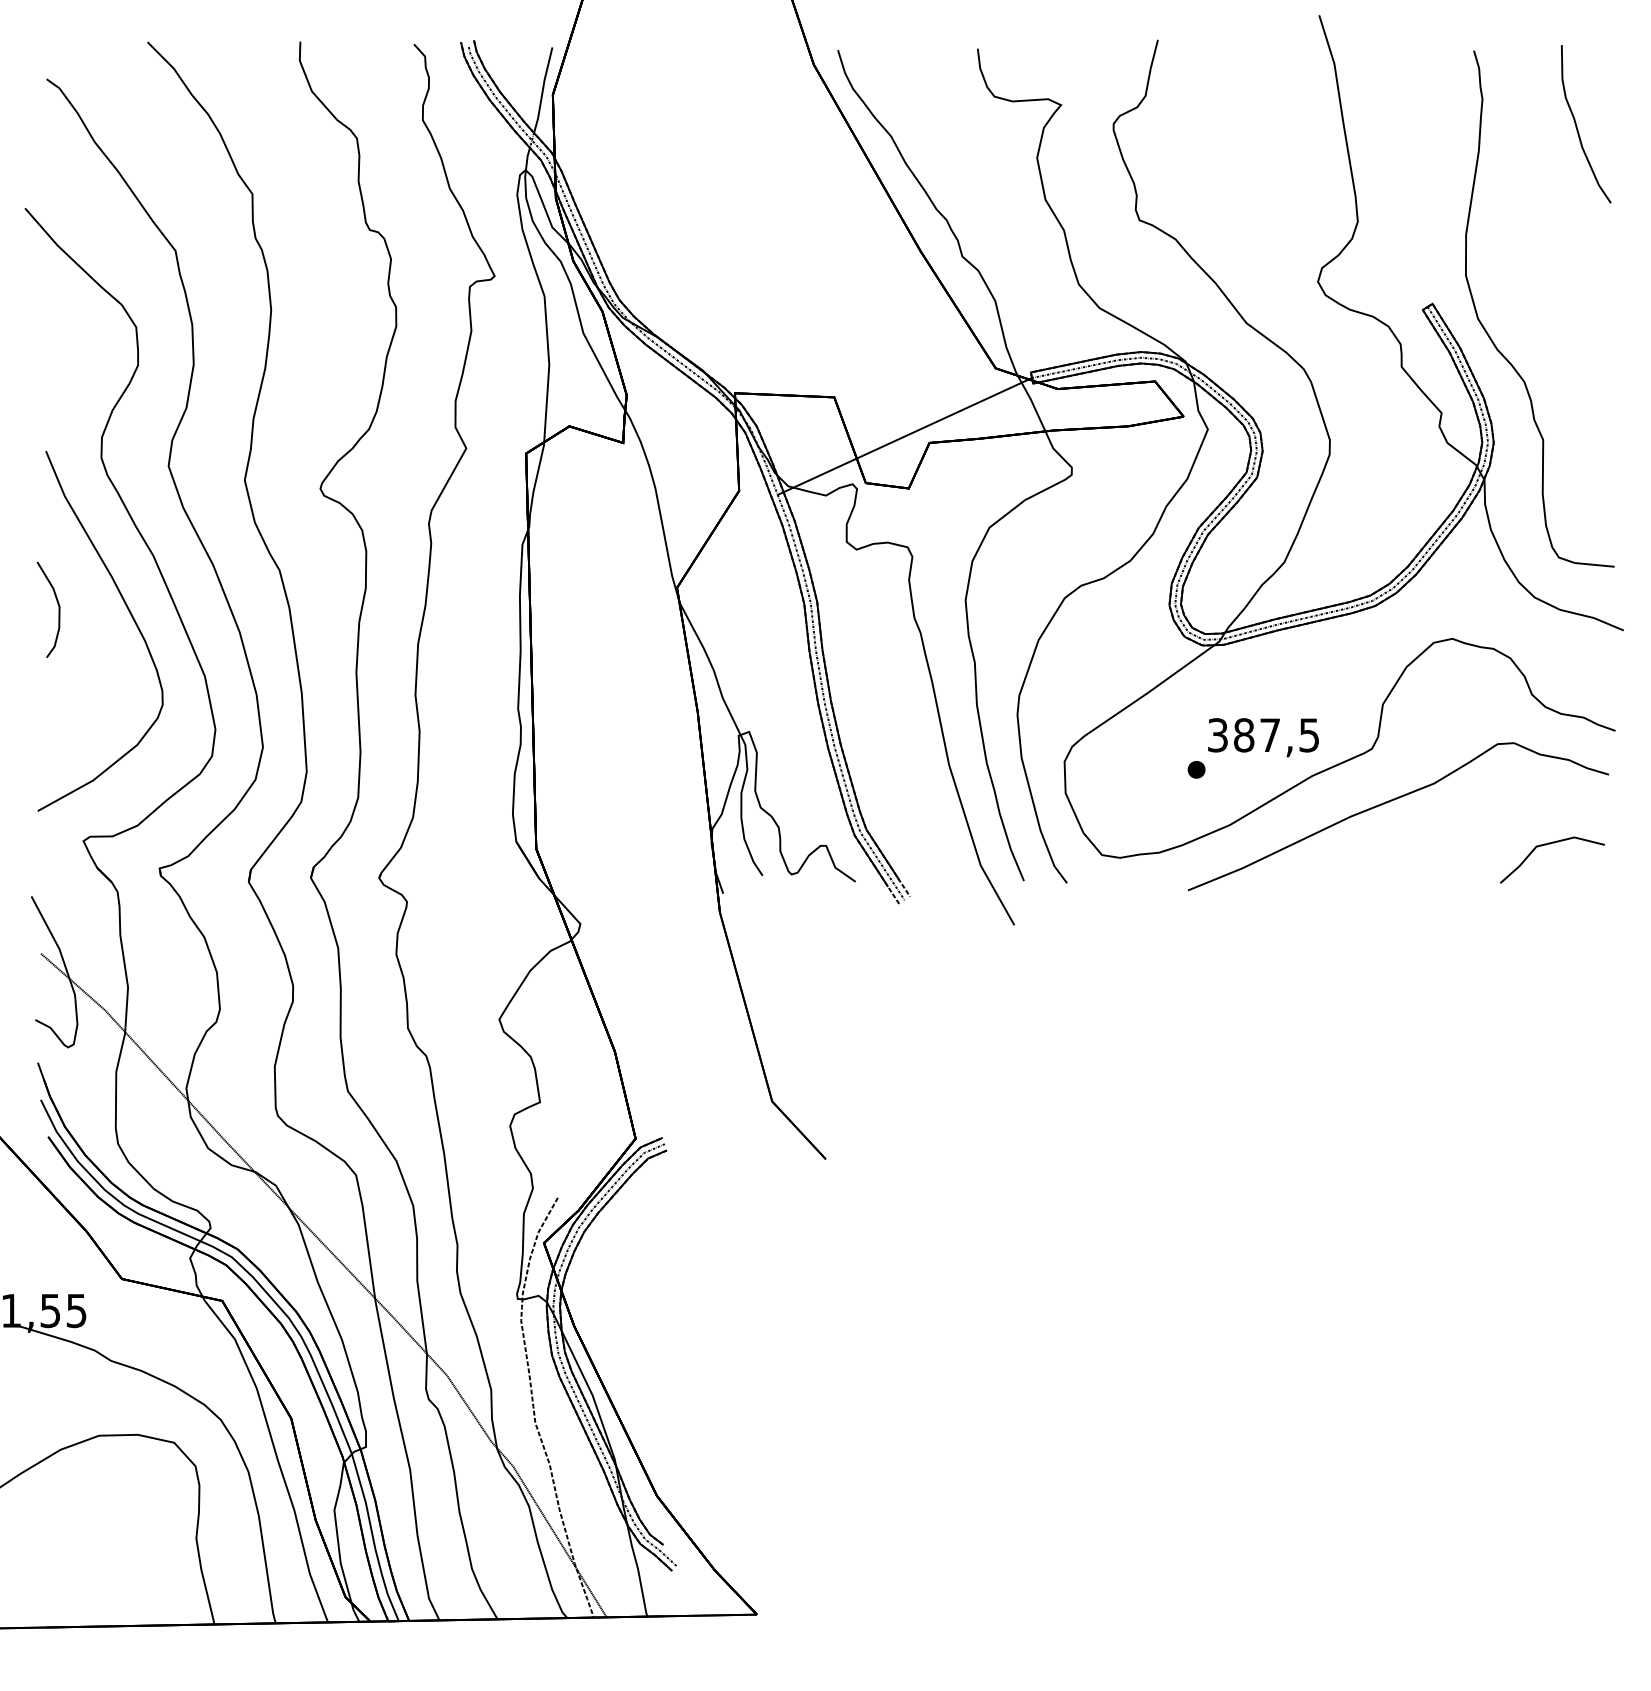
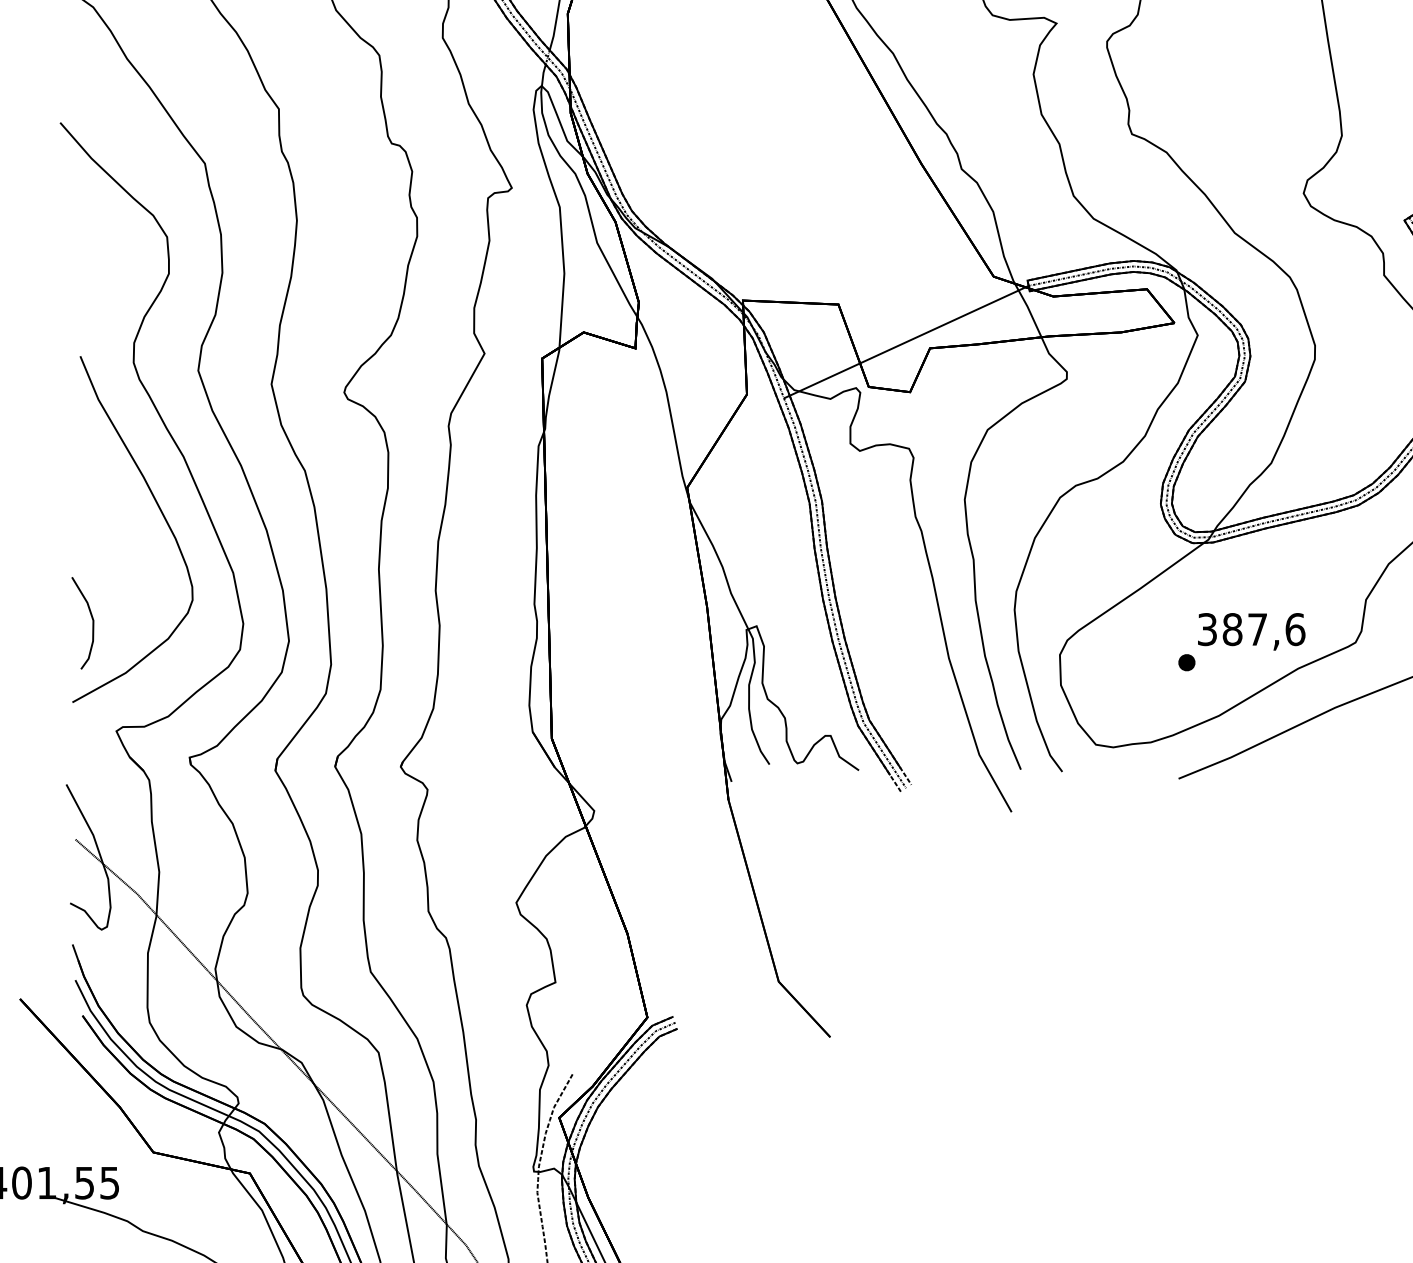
curve: (58, 609) -> (92, 622), moved
text: (1309, 735) -> (1295, 629), 387,5 -> 387,6

